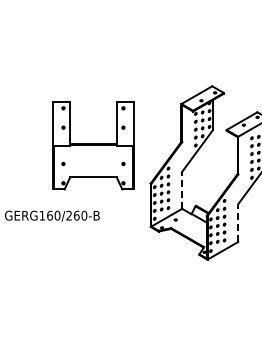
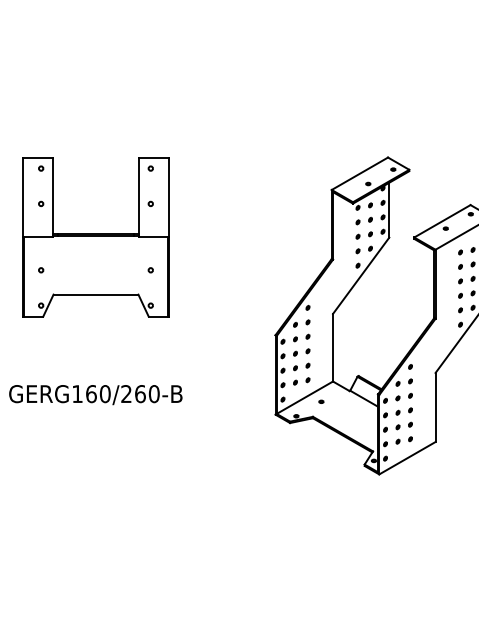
part: (93, 145) -> (96, 236), moved
line: (182, 189) -> (333, 346), dashed -> solid
line: (238, 223) -> (435, 408), dashed -> solid

